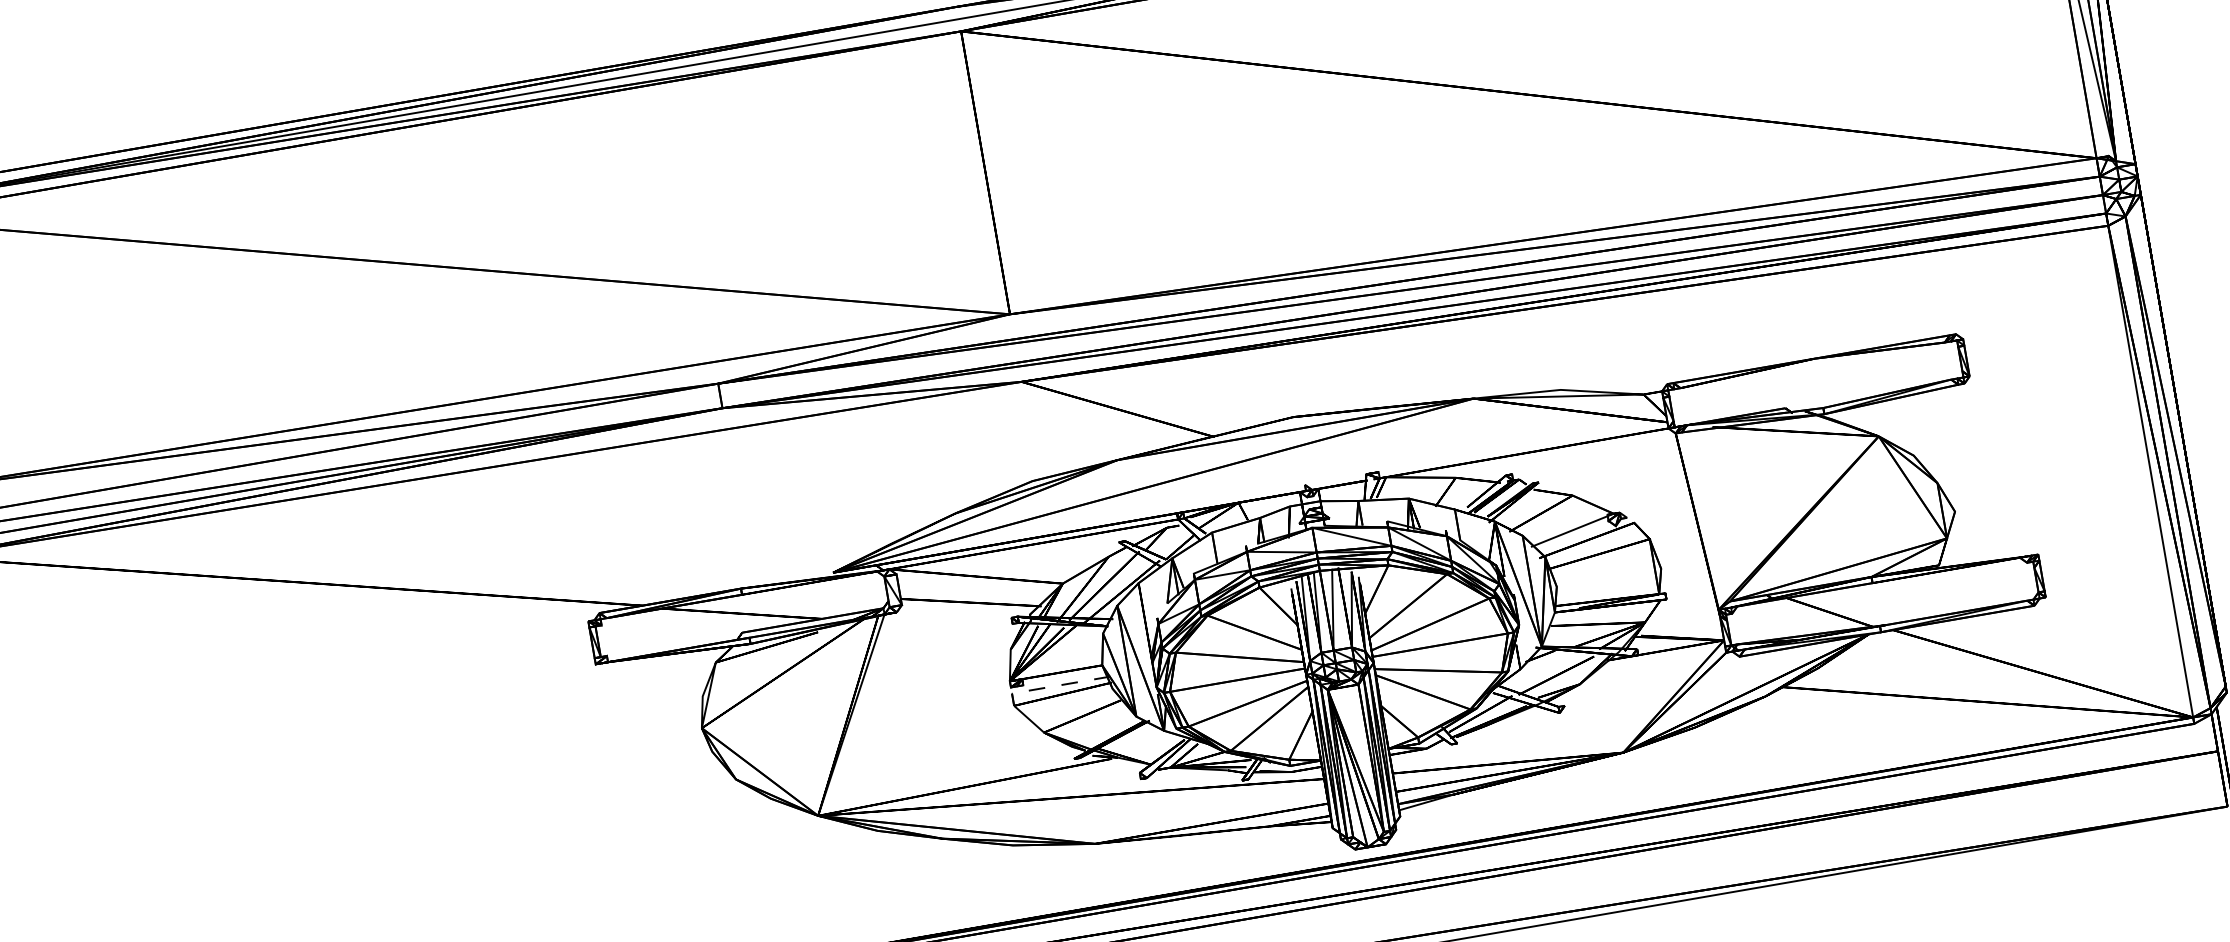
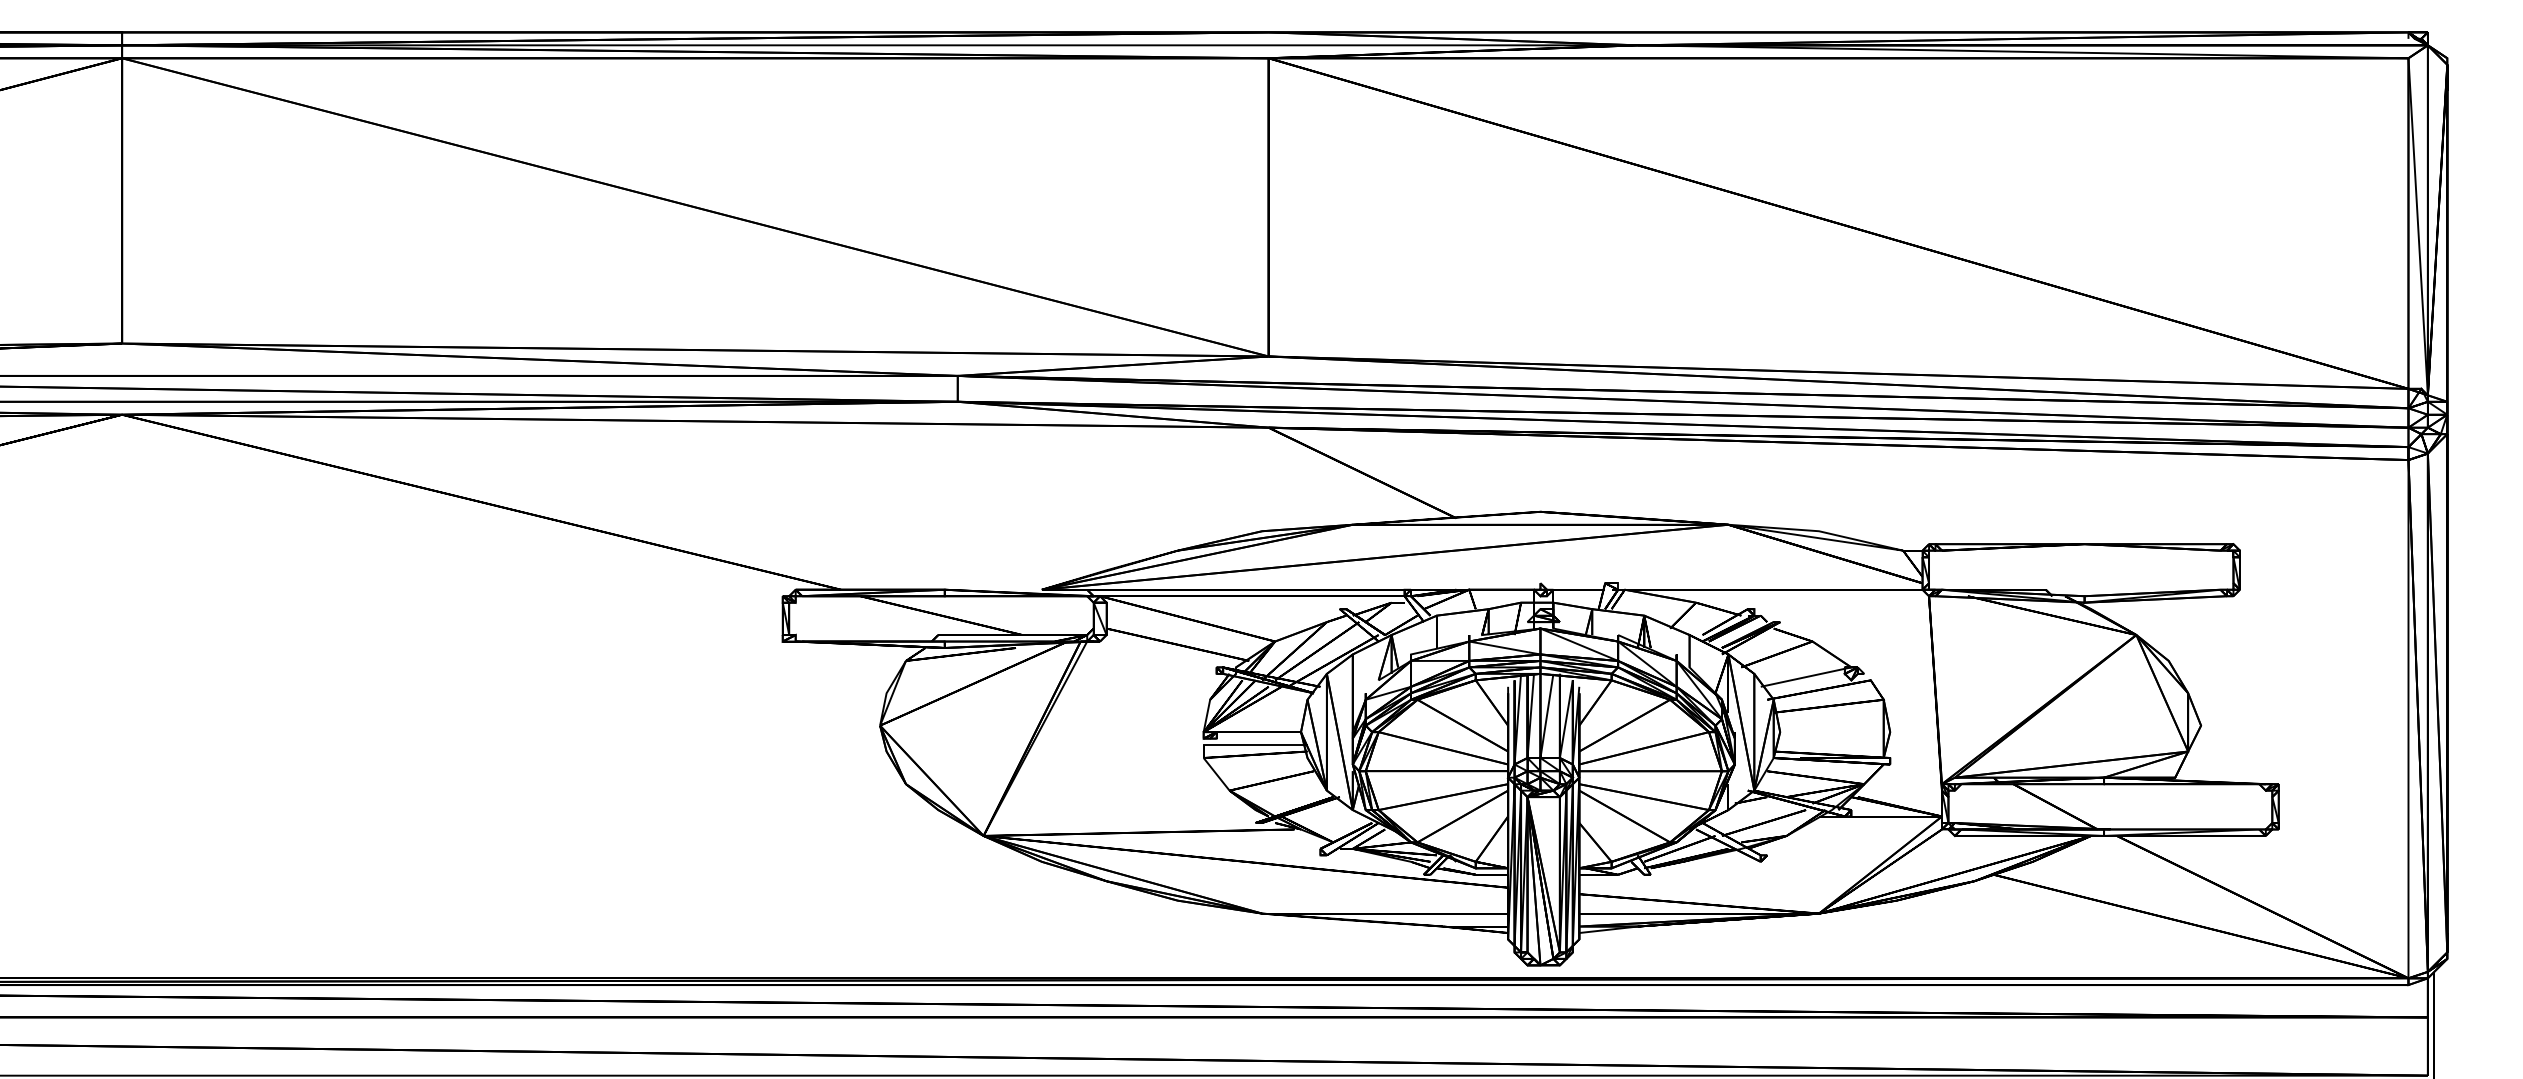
line: (1054, 686) -> (1248, 745), dashed -> solid

